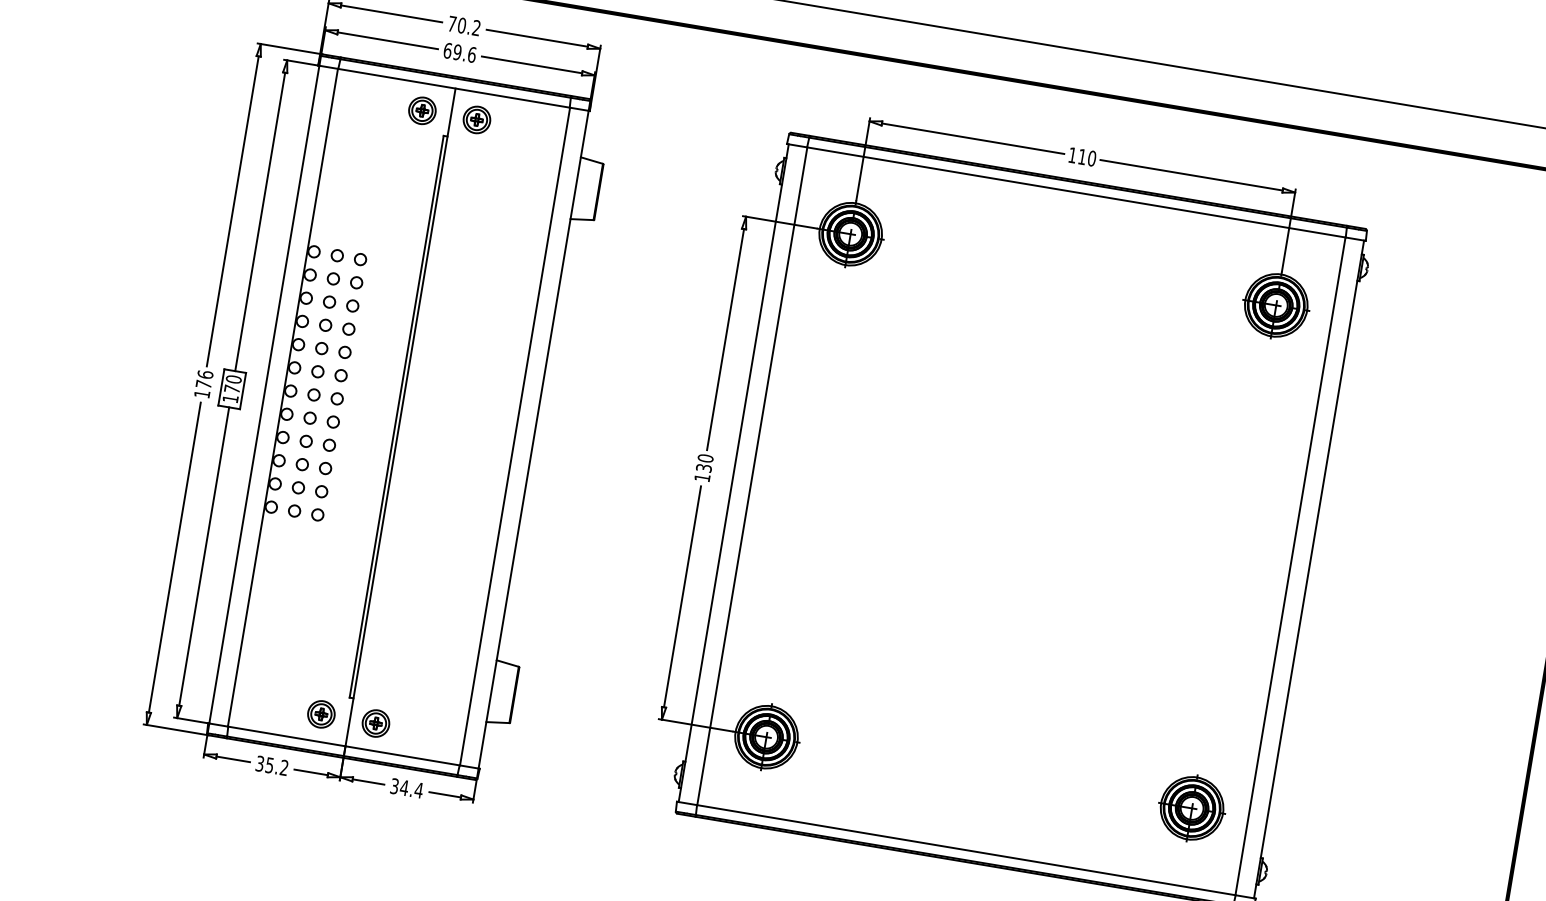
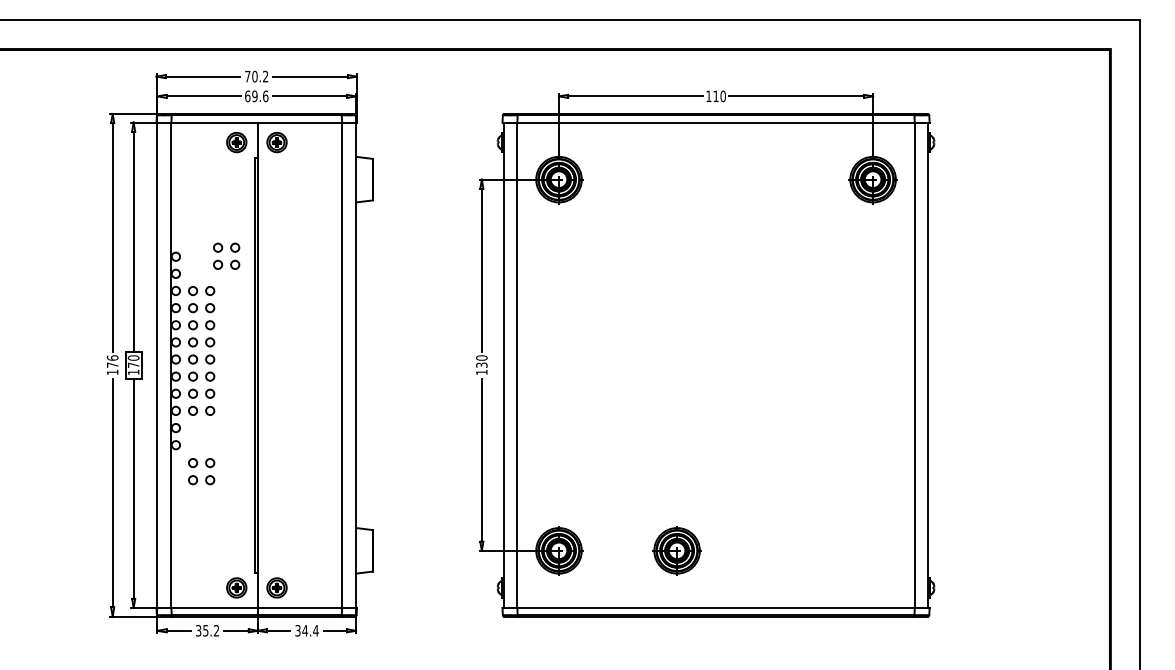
part: (342, 260) -> (222, 250), moved
part: (302, 493) -> (196, 466), moved
part: (1191, 807) -> (676, 550), moved

